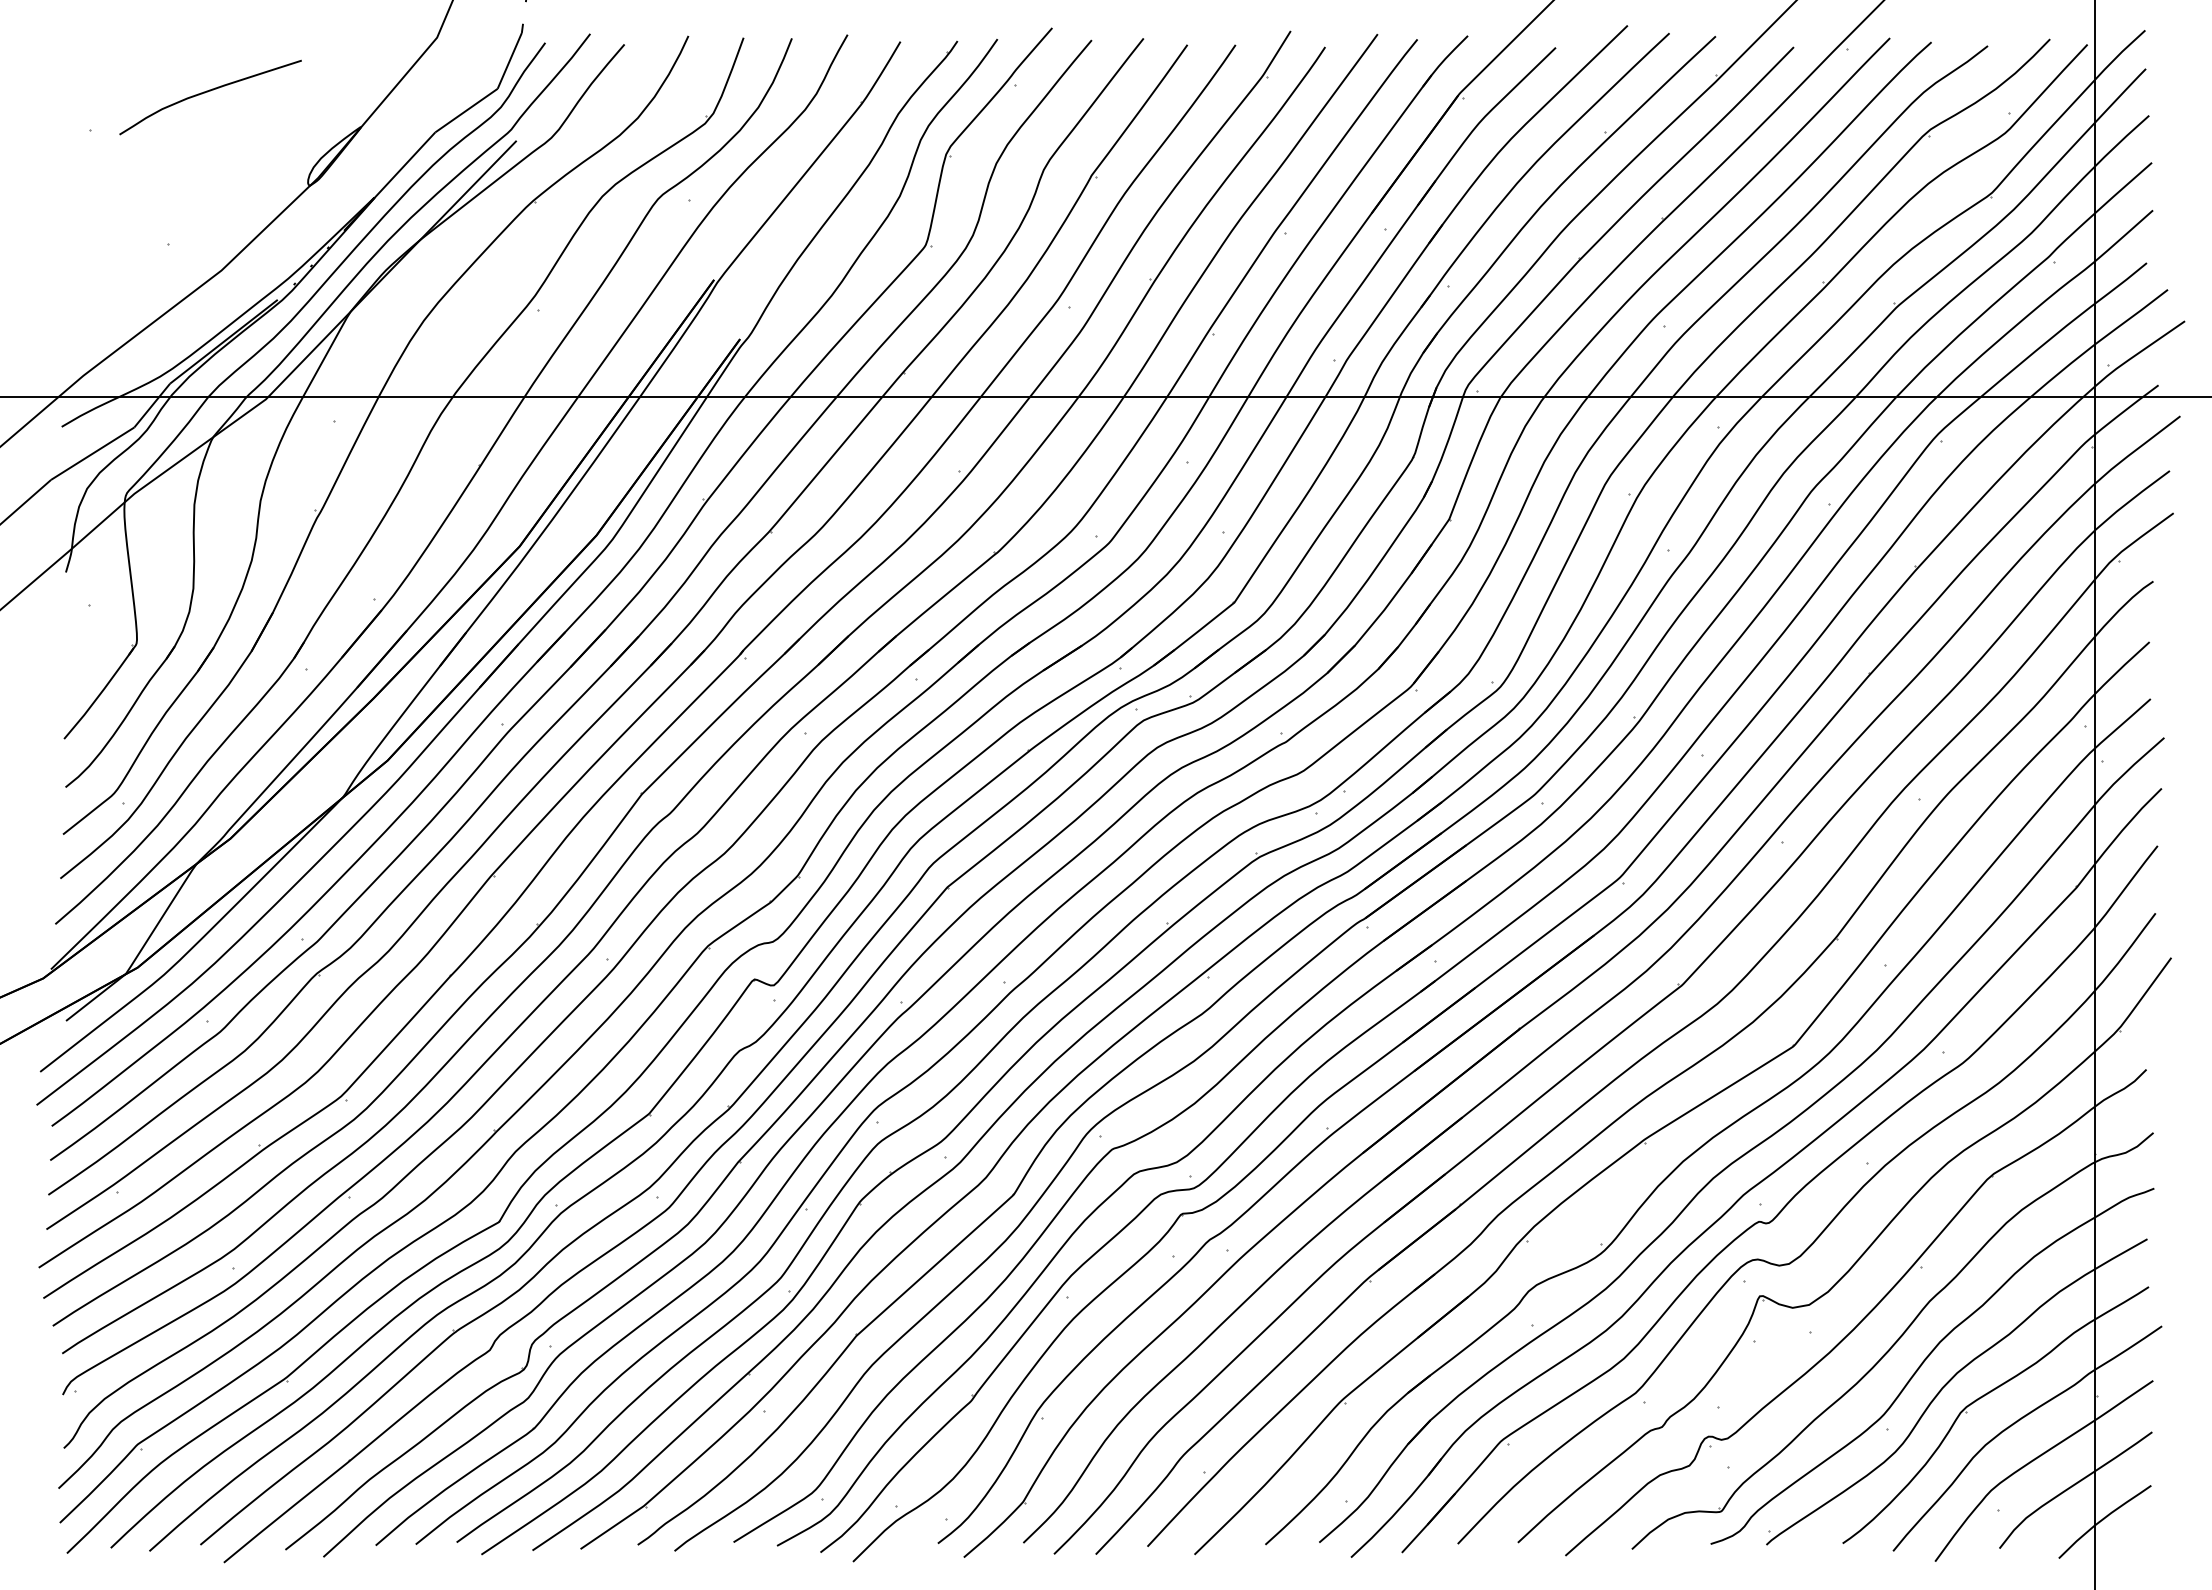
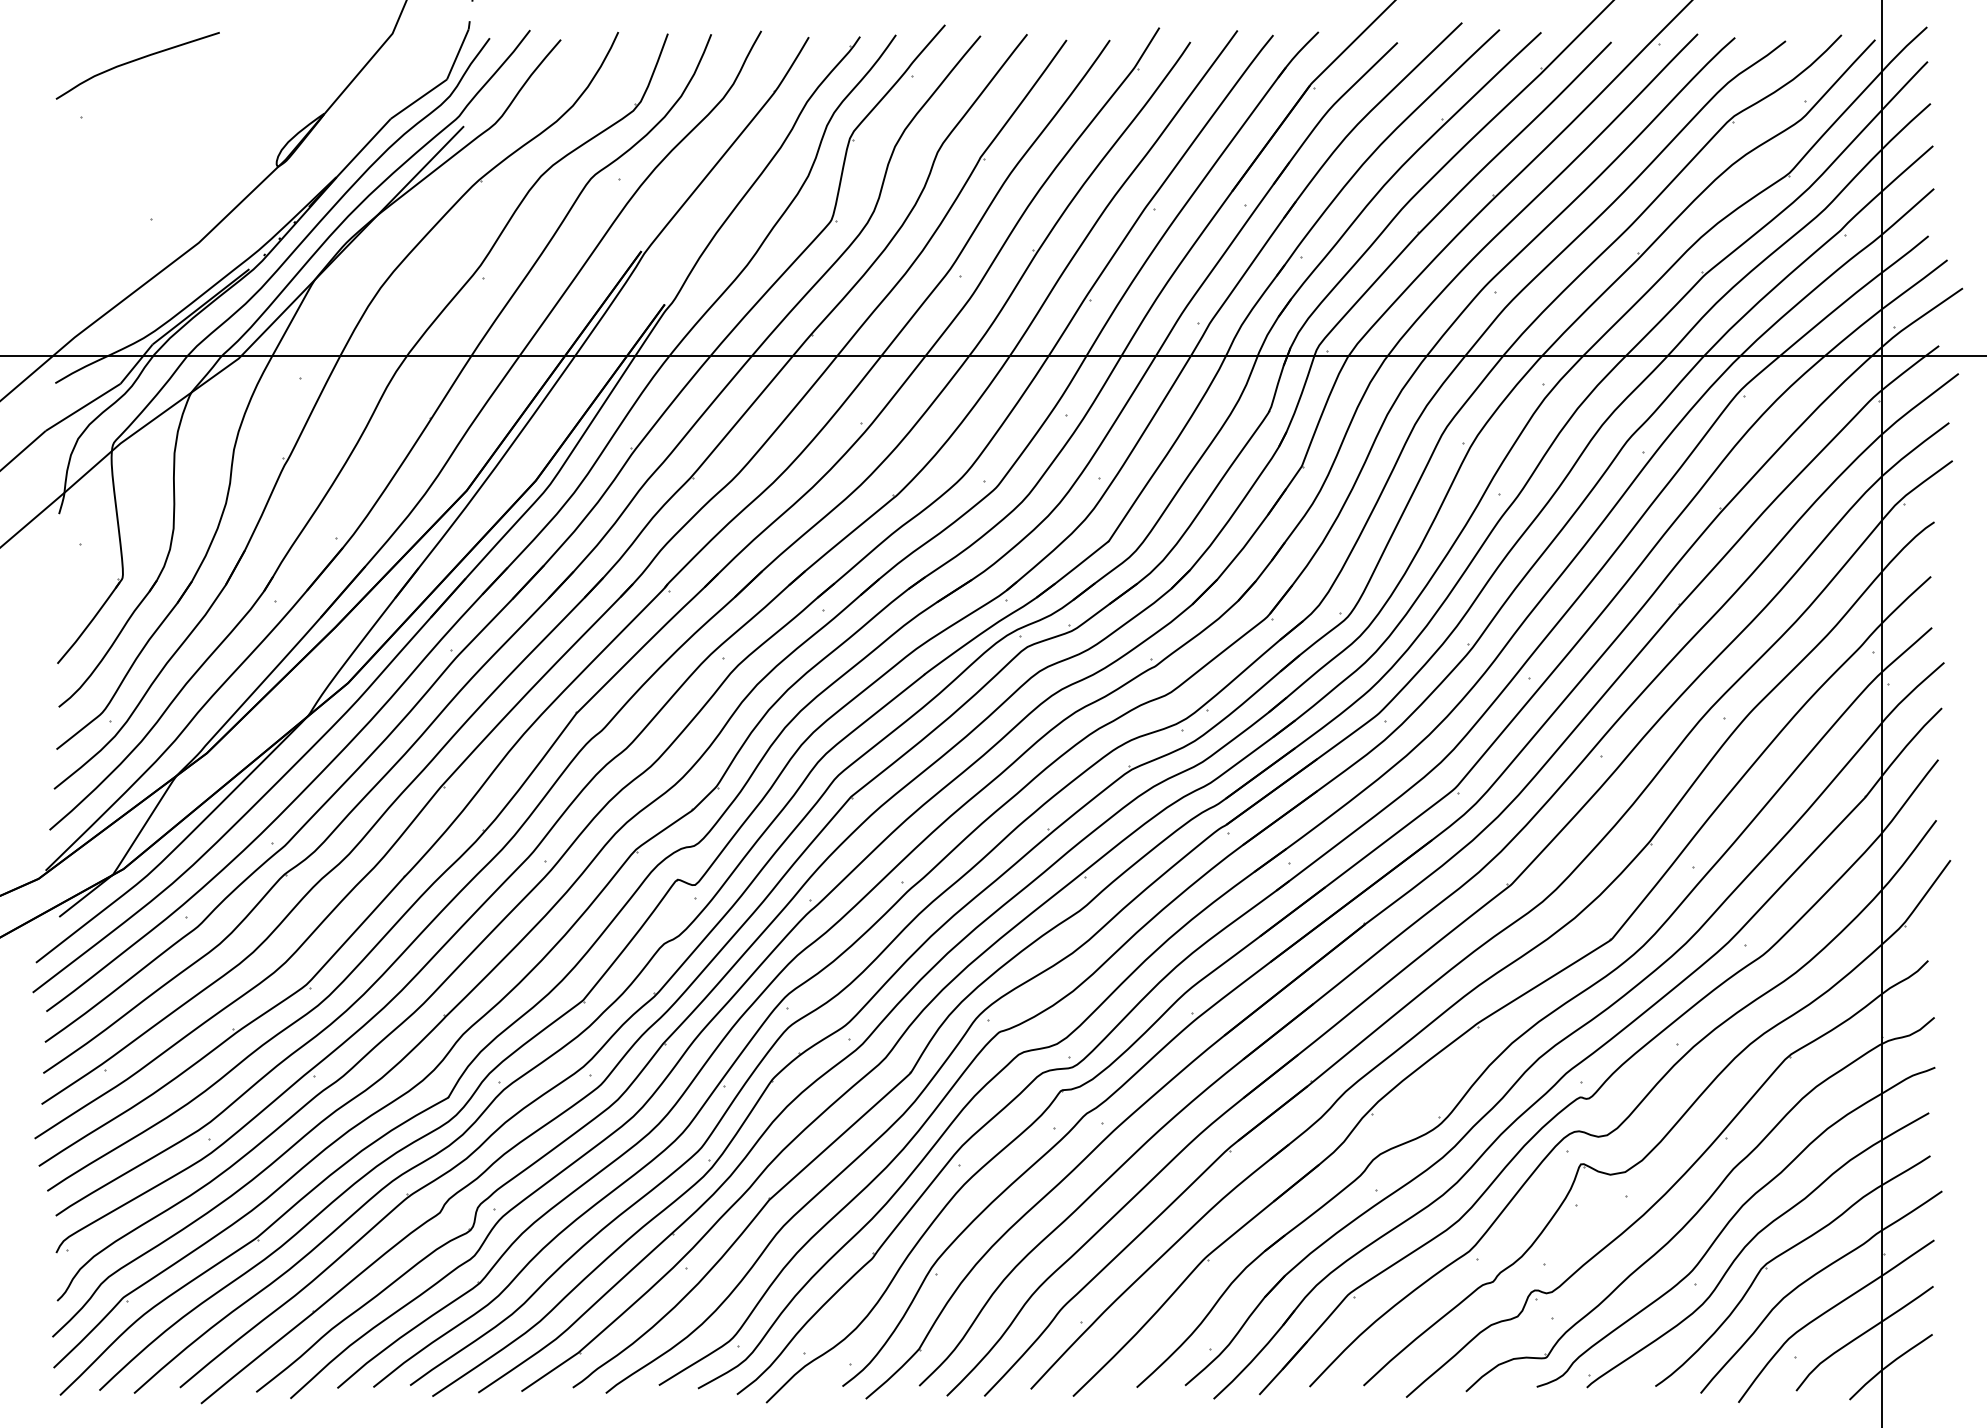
curve: (207, 92) -> (135, 61), moved

